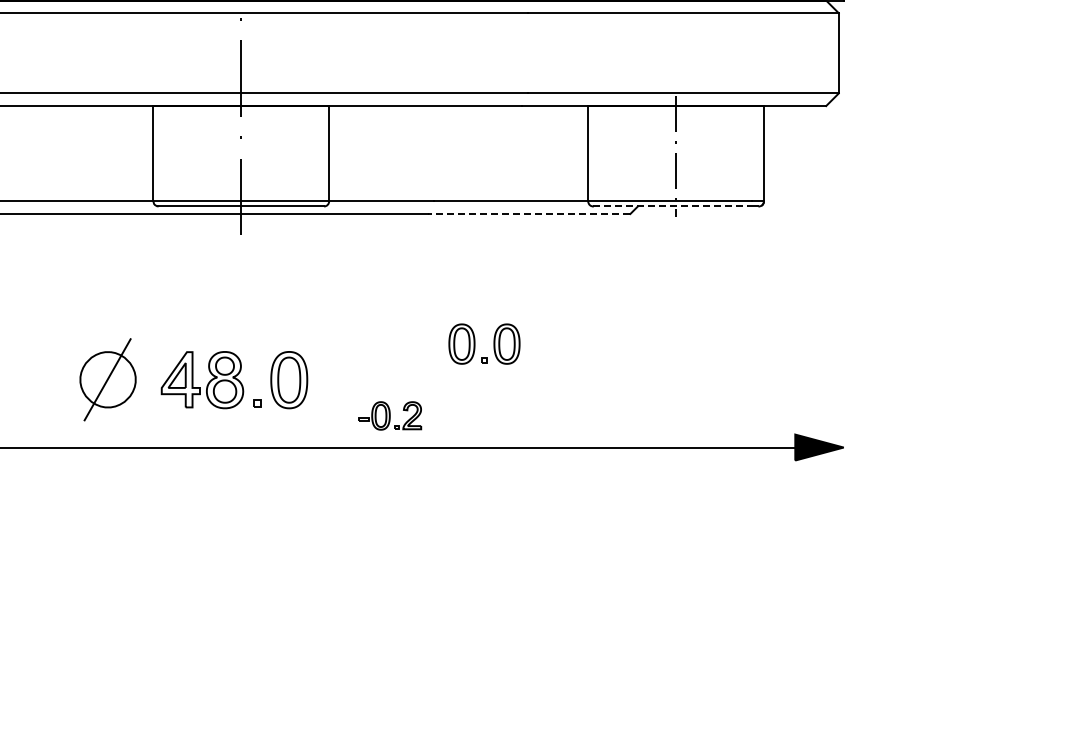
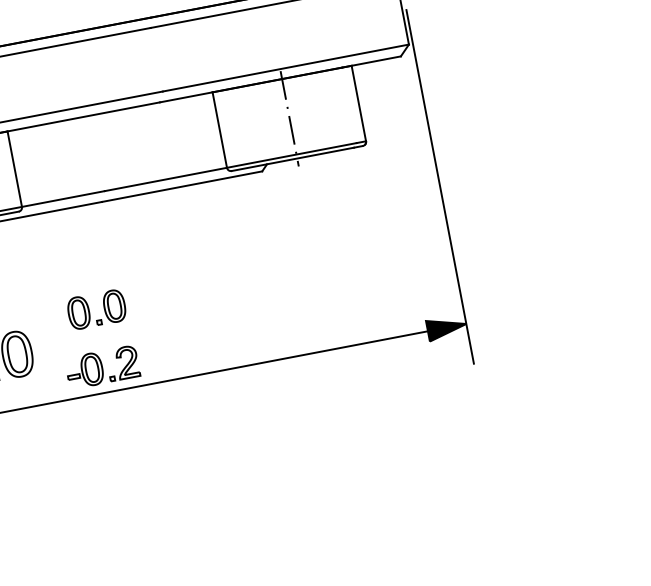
line: (671, 206) -> (293, 159), dashed -> solid
line: (528, 214) -> (181, 187), dashed -> solid
line: (843, 273) -> (439, 186), added
part: (475, 343) -> (89, 310), moved
part: (390, 415) -> (102, 367), size x1.43

